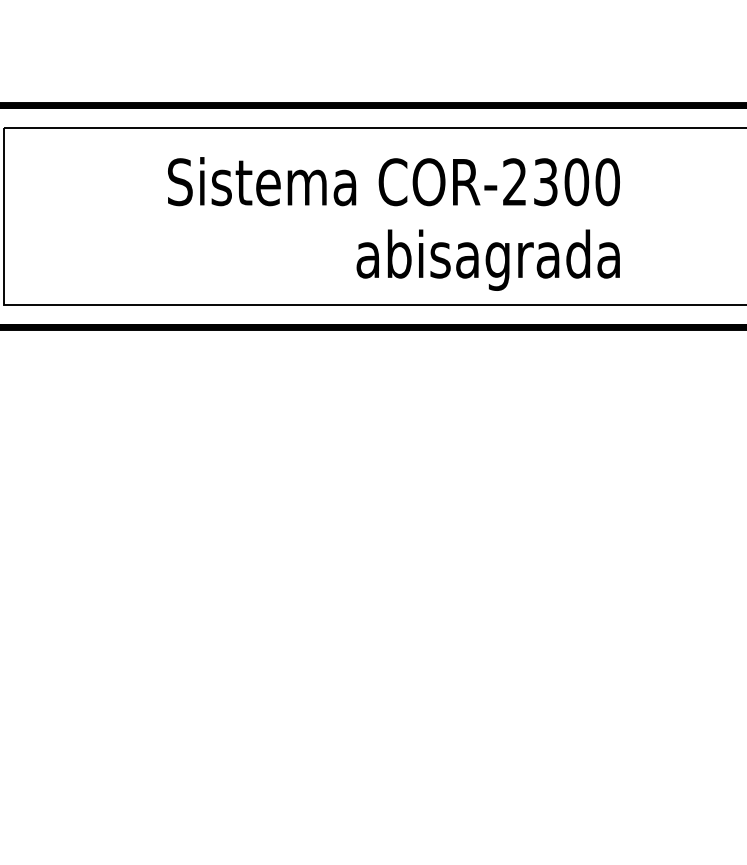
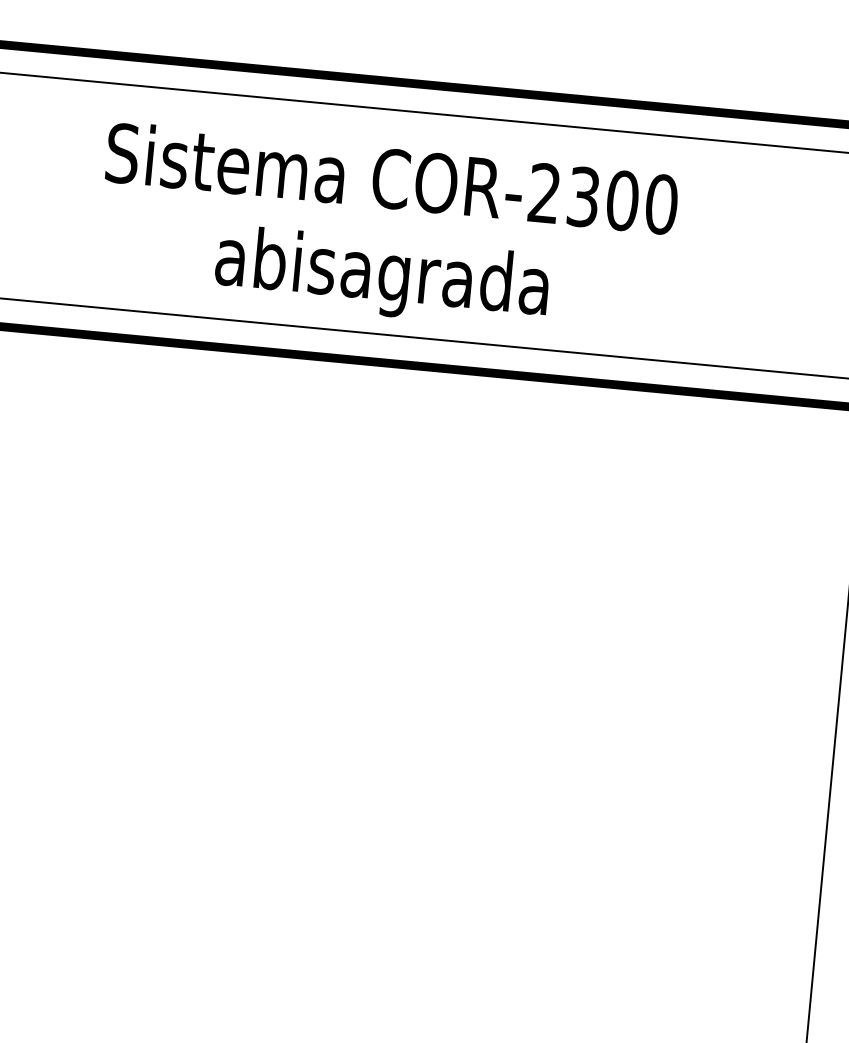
text: (487, 259) -> (381, 276), moved

